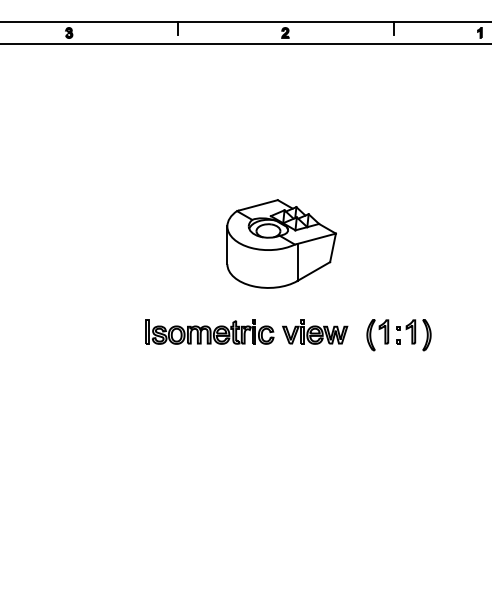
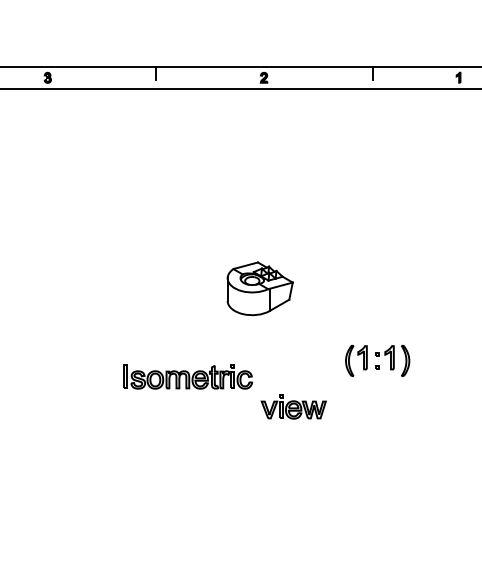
part: (281, 243) -> (260, 288), size x0.6
part: (315, 331) -> (294, 406), moved
part: (398, 335) -> (377, 361), moved

